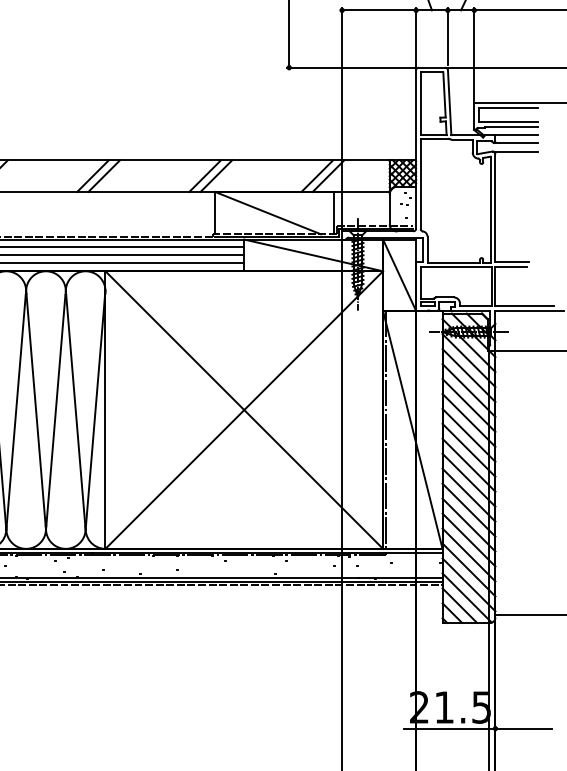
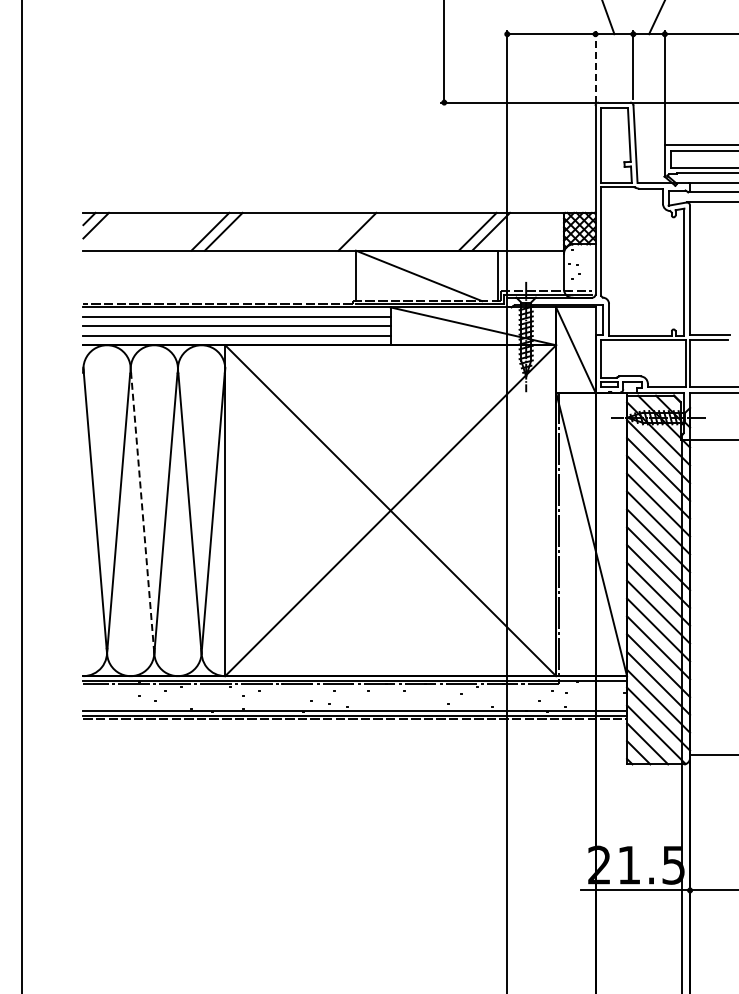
line: (416, 37) -> (595, 66), solid -> dashed
line: (205, 175) -> (344, 231), removed
line: (36, 412) -> (142, 513), solid -> dashed

